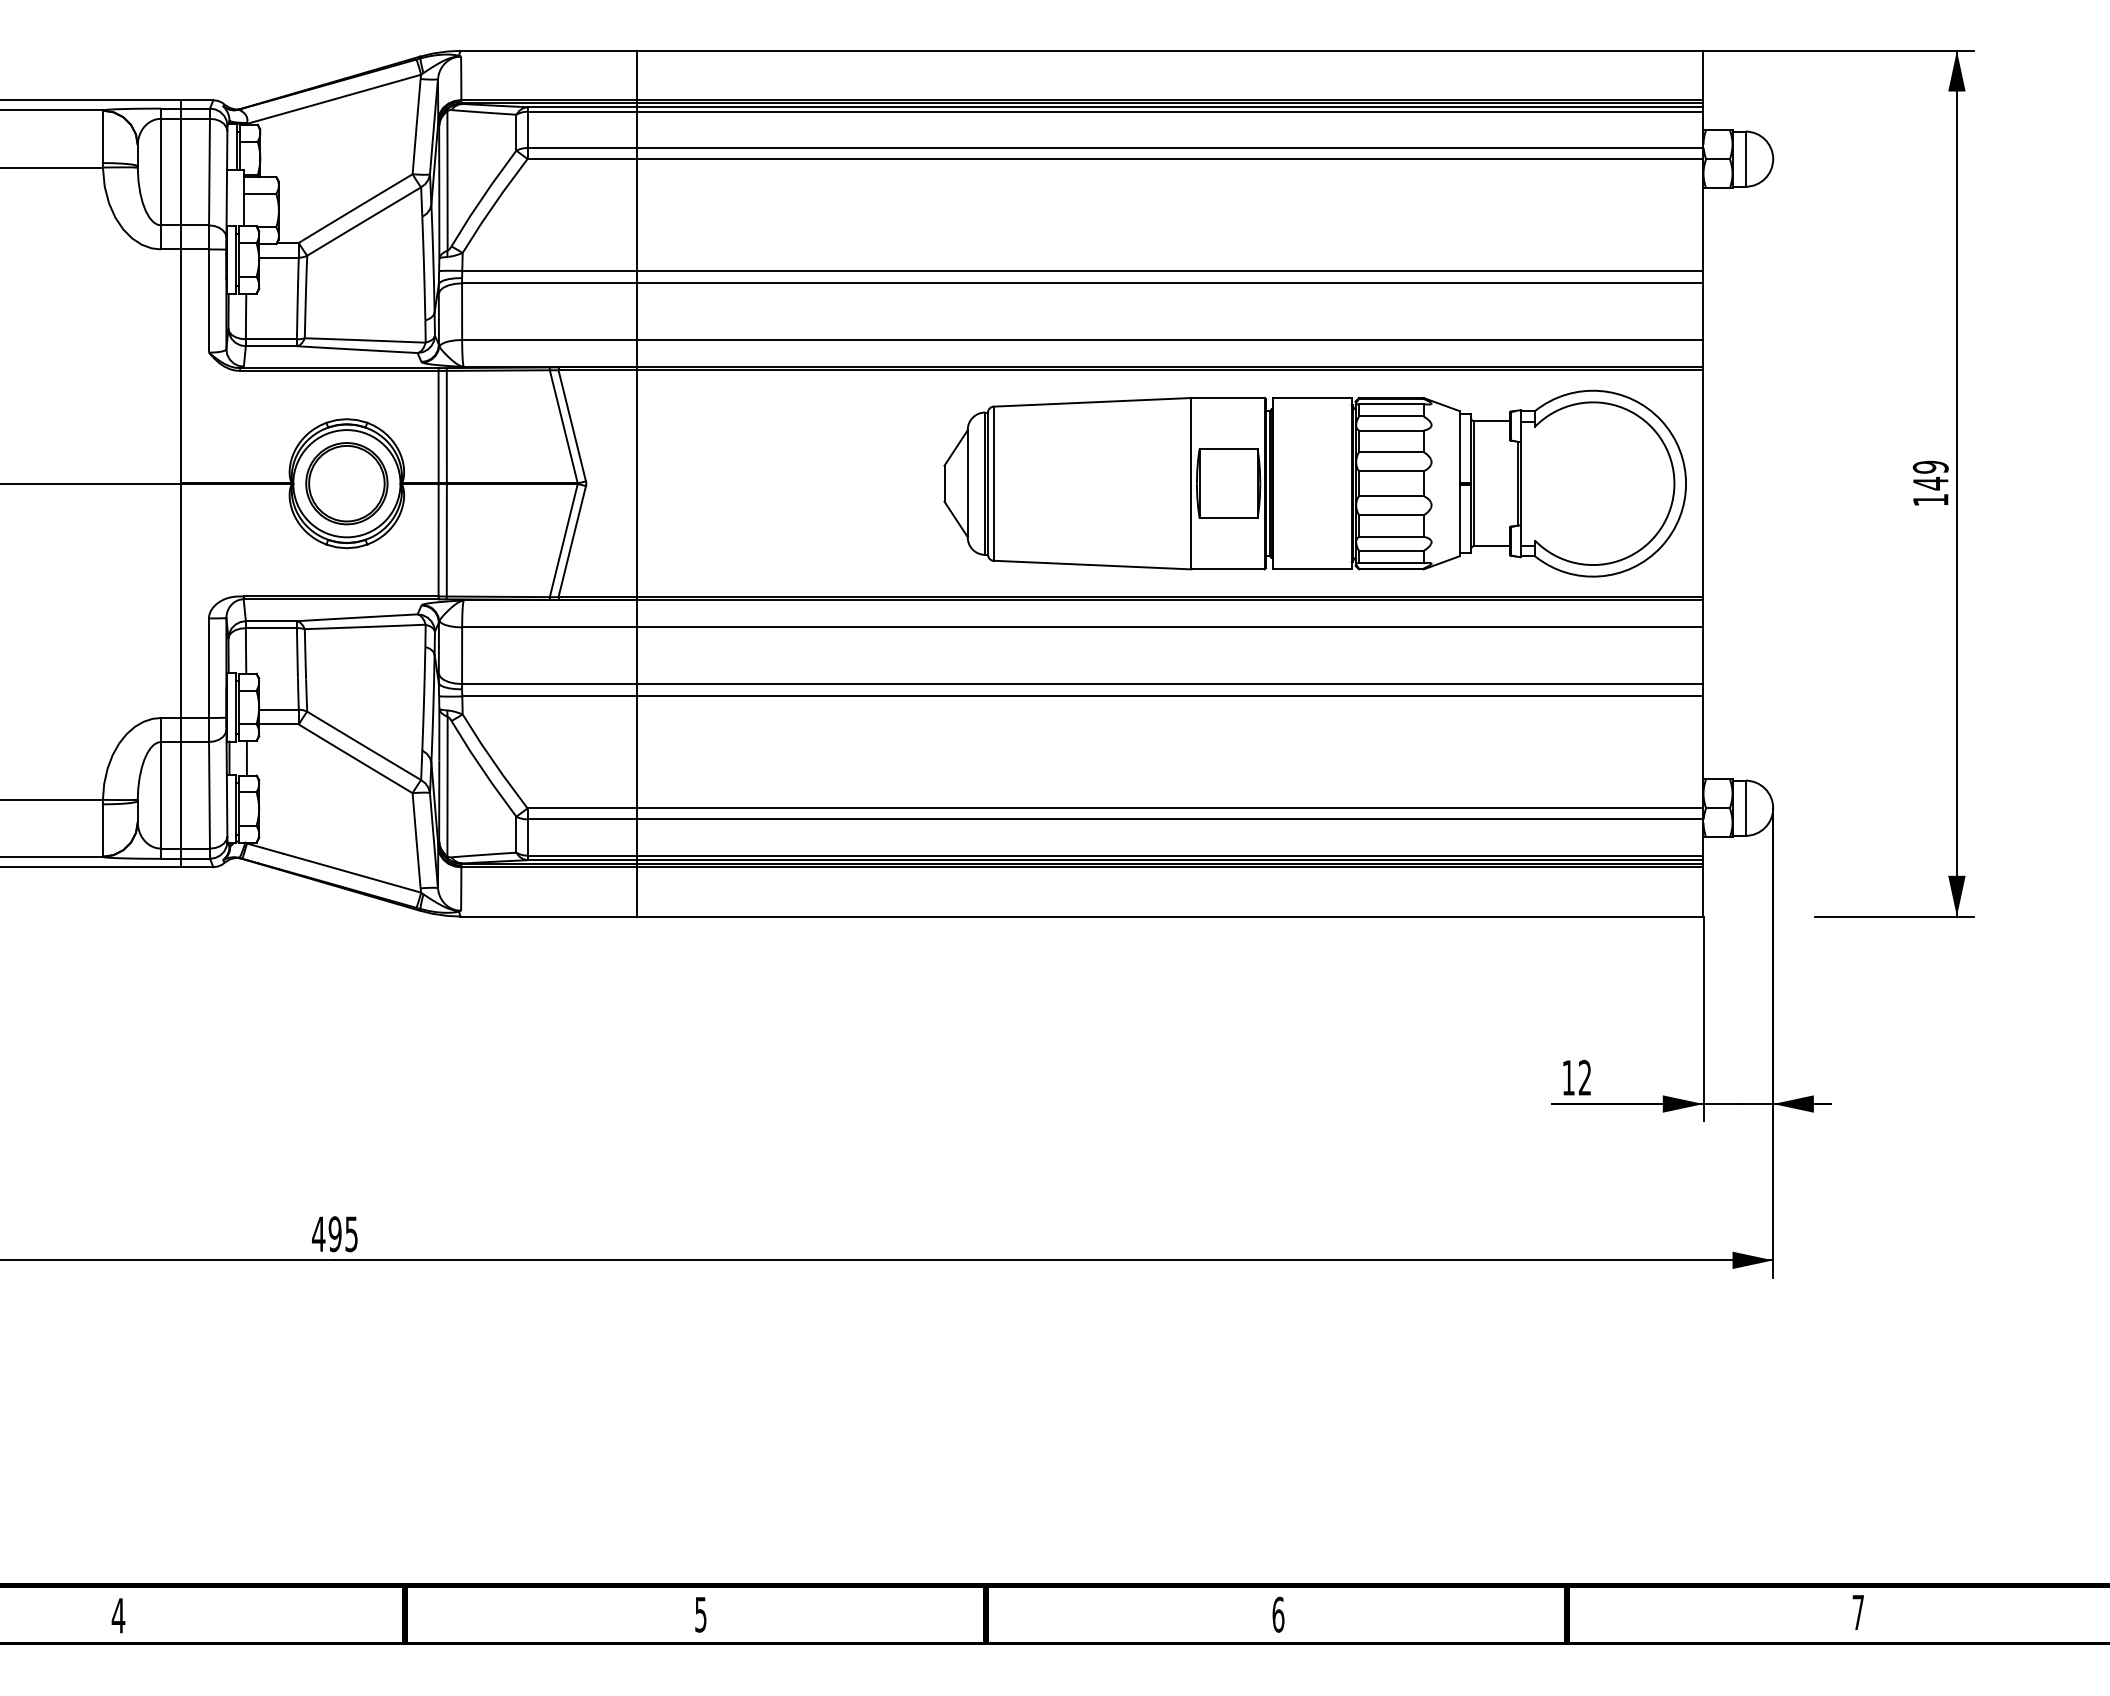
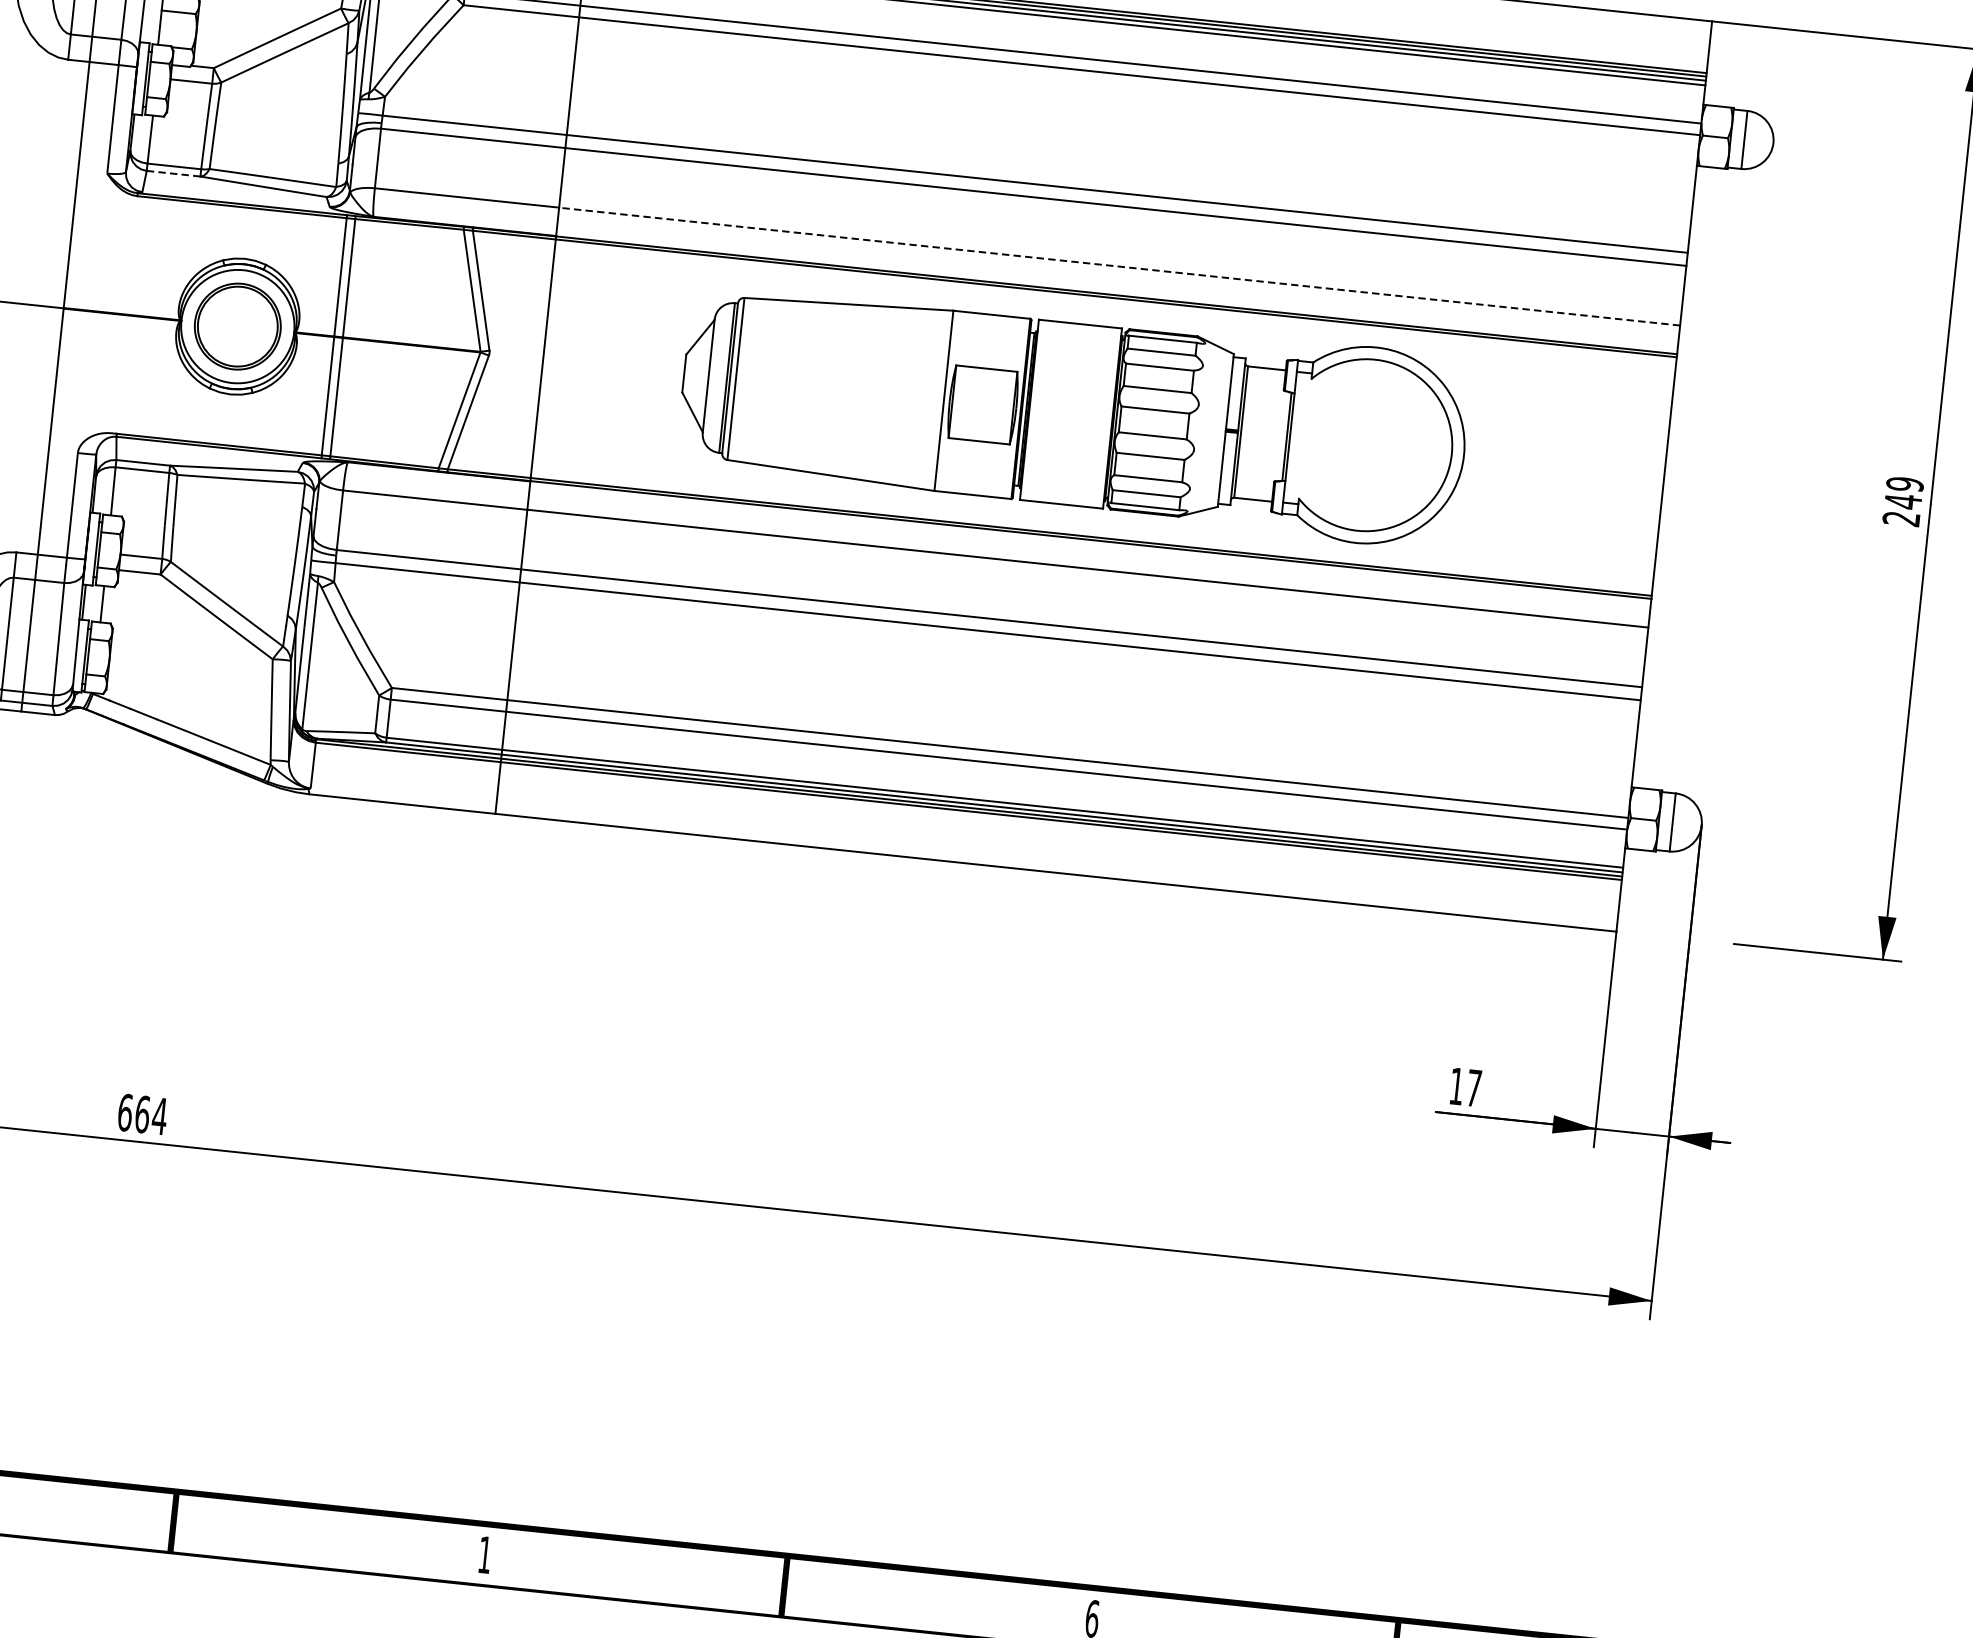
line: (1169, 340) -> (1118, 266), solid -> dashed
line: (271, 346) -> (173, 174), solid -> dashed
part: (1314, 483) -> (1073, 414), moved
text: (1930, 500) -> (1901, 519), 149 -> 249
text: (1584, 1077) -> (1473, 1087), 12 -> 17
text: (335, 1234) -> (142, 1114), 495 -> 664
text: (700, 1614) -> (484, 1554), 5 -> 1

